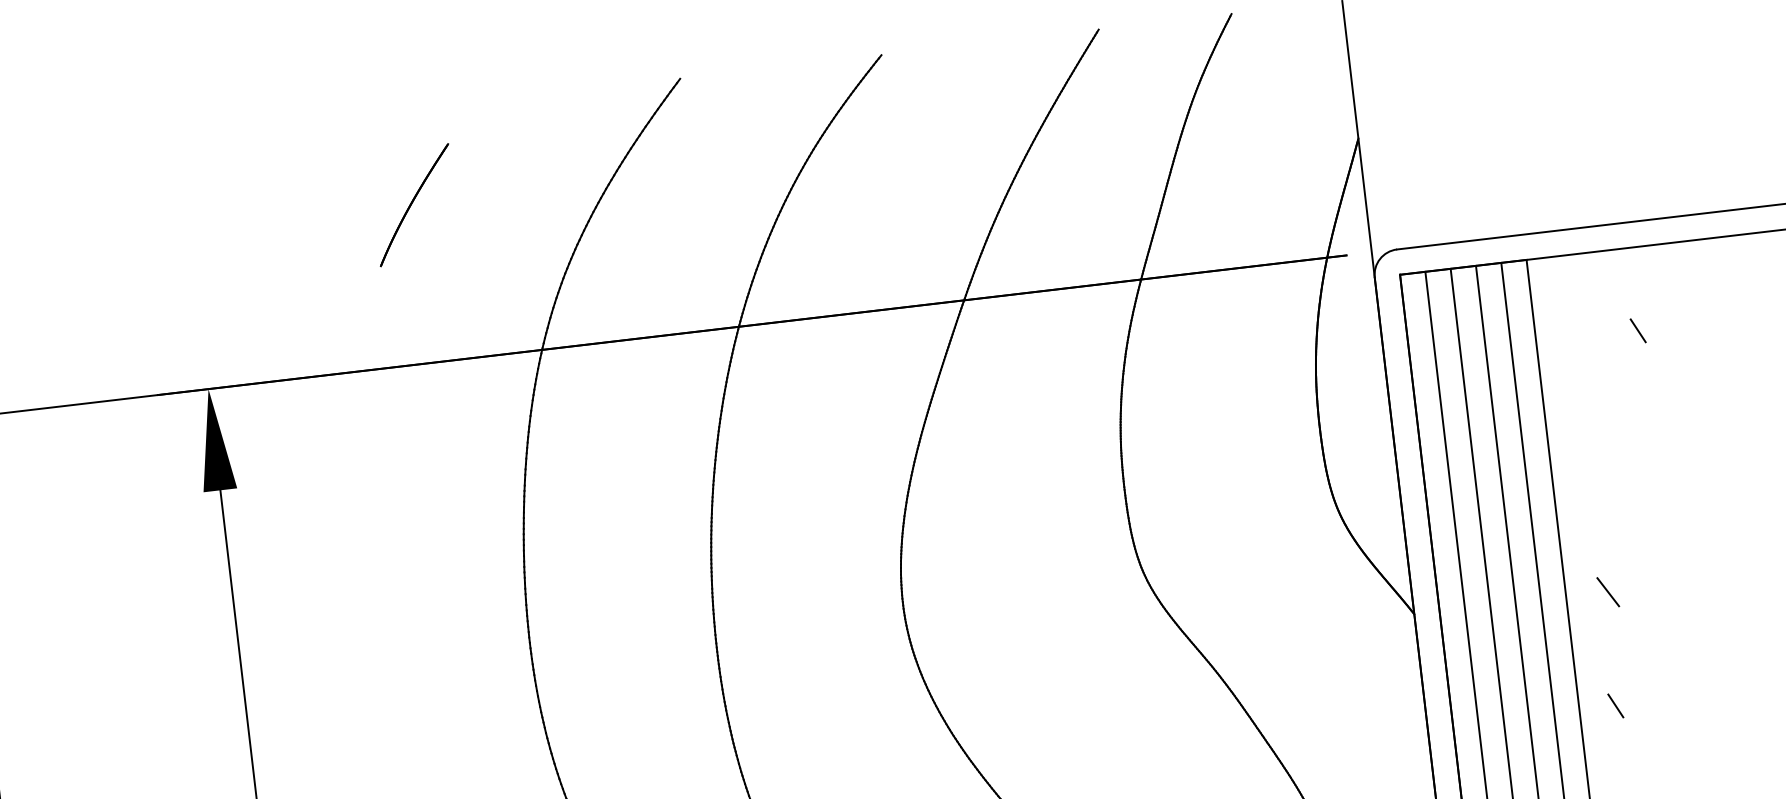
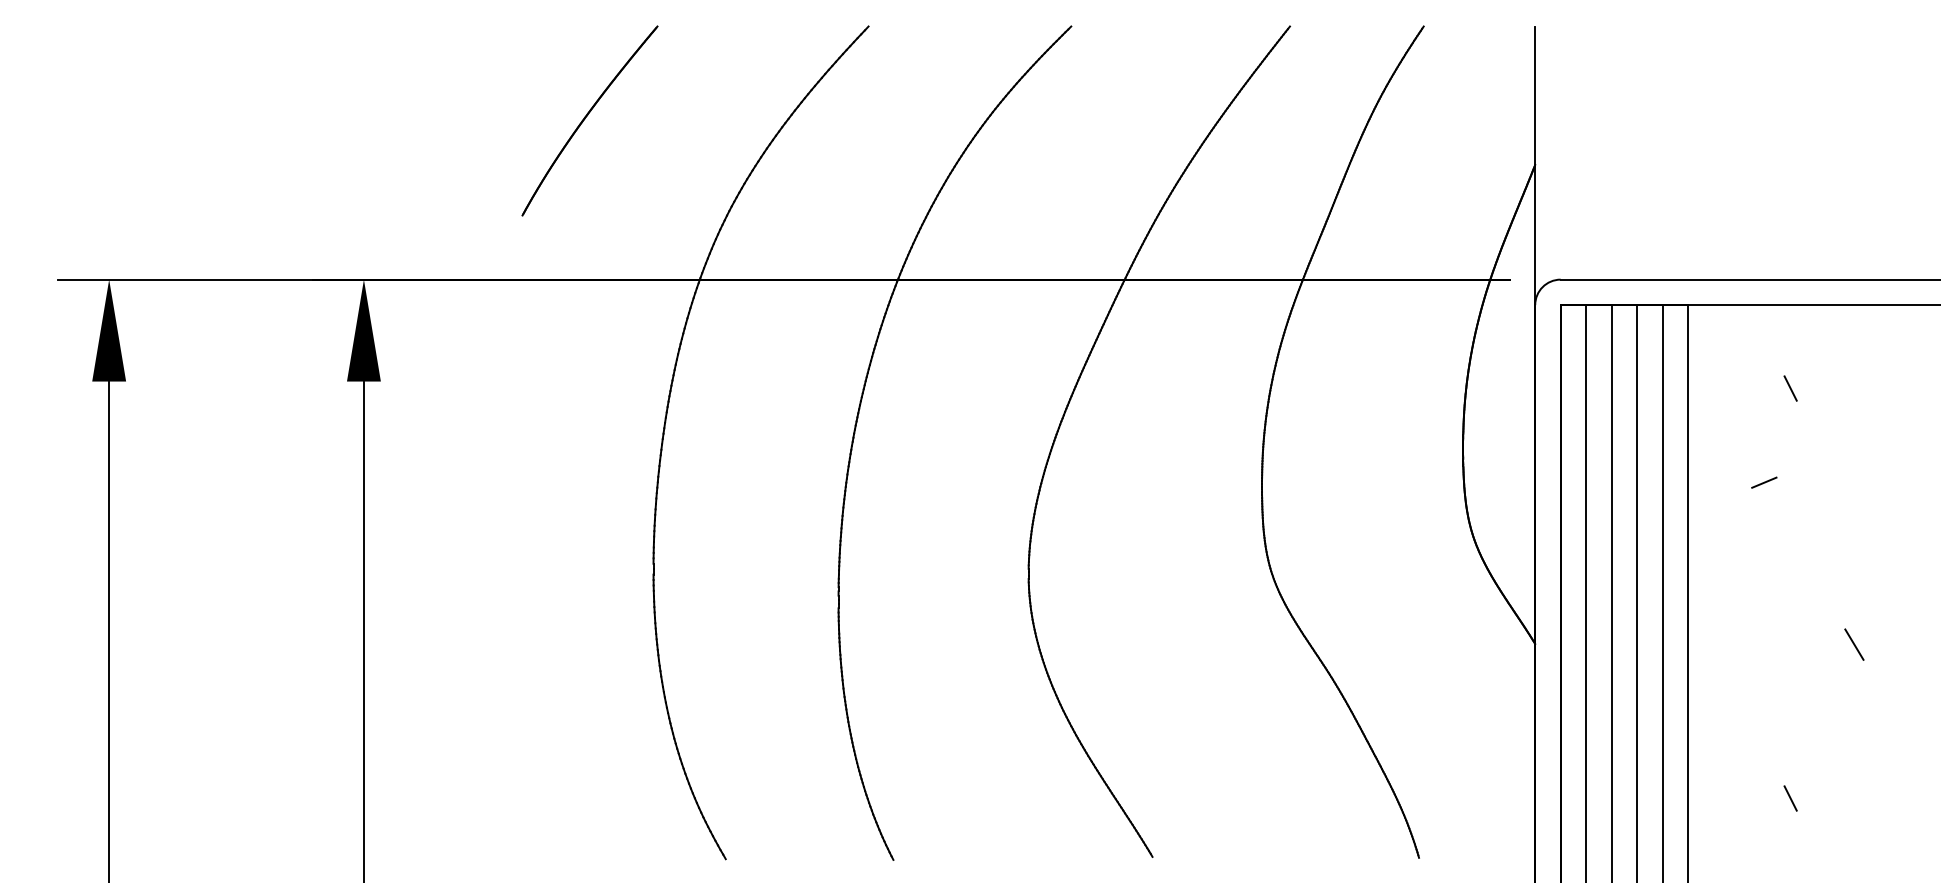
part: (413, 204) -> (589, 120), size x1.67
line: (1623, 427) -> (1764, 482), added
line: (1608, 592) -> (1854, 644), moved
line: (1615, 705) -> (1790, 798), moved

